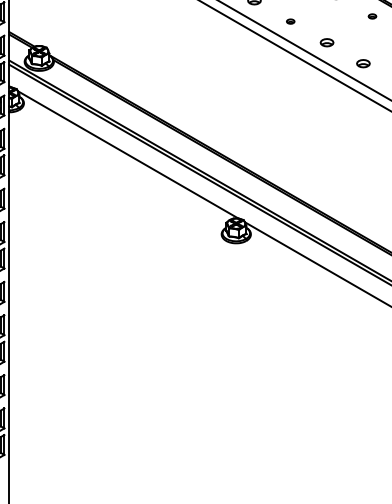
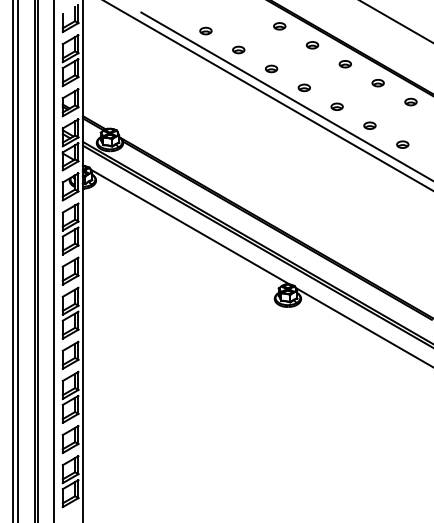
part: (371, 15) -> (410, 101), size x1.67
part: (290, 21) -> (336, 106), size x1.67

